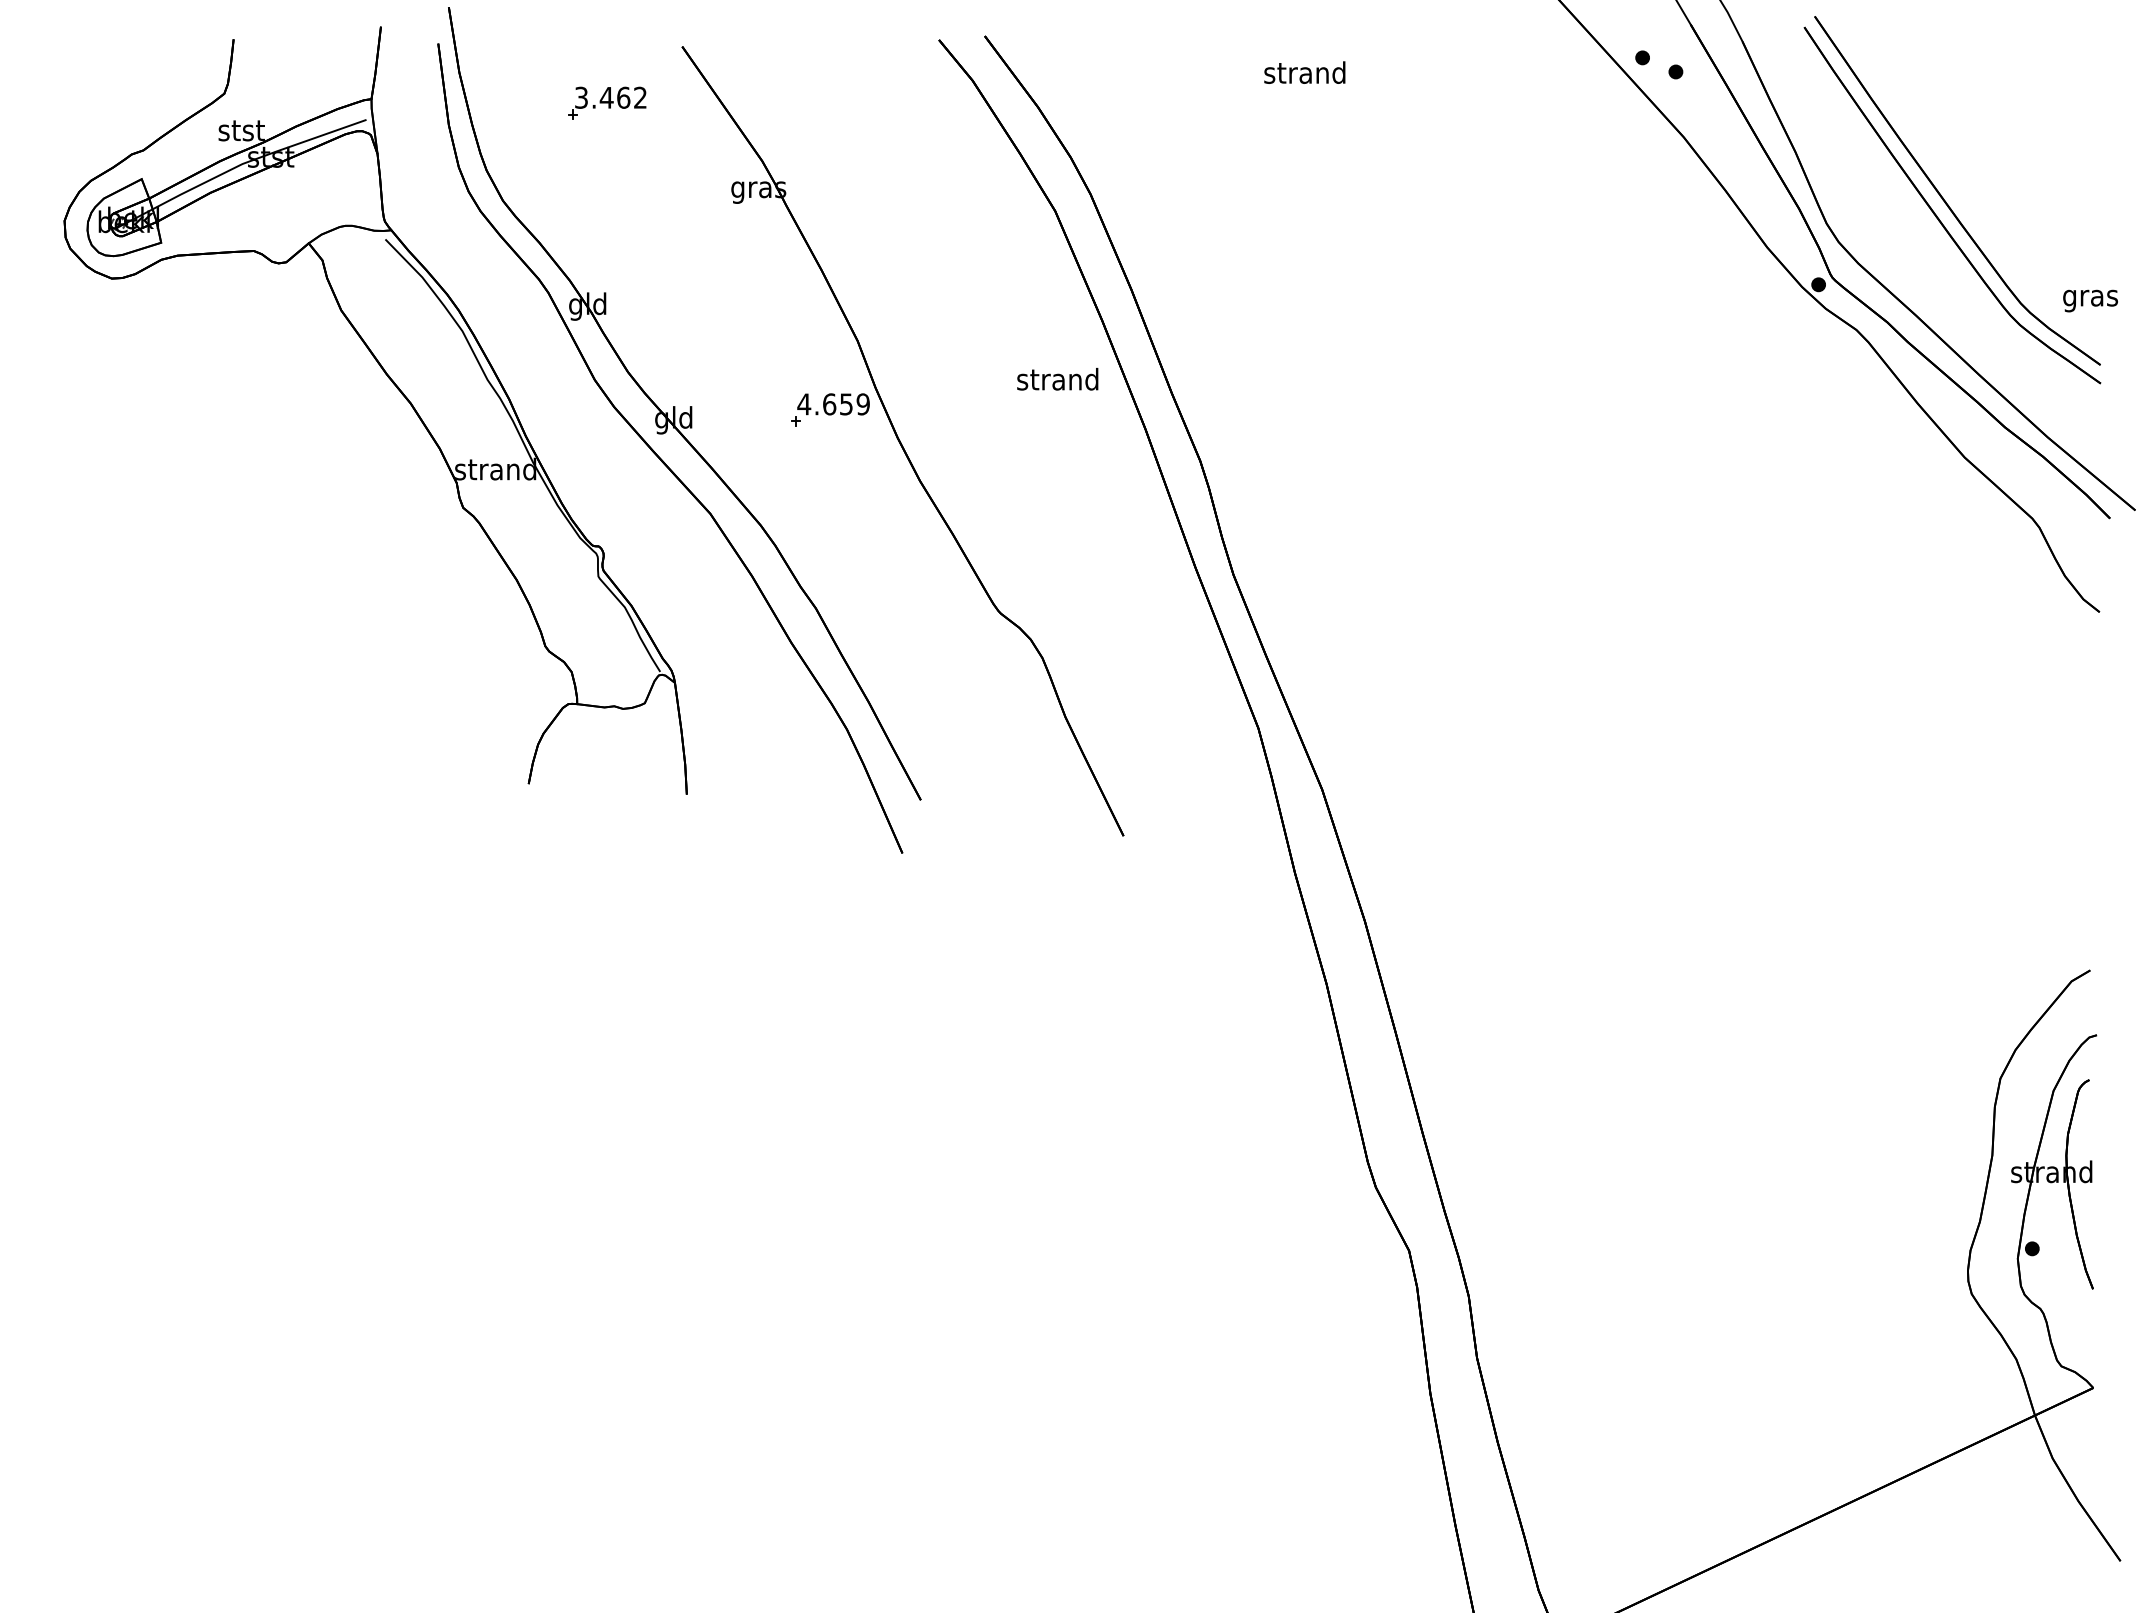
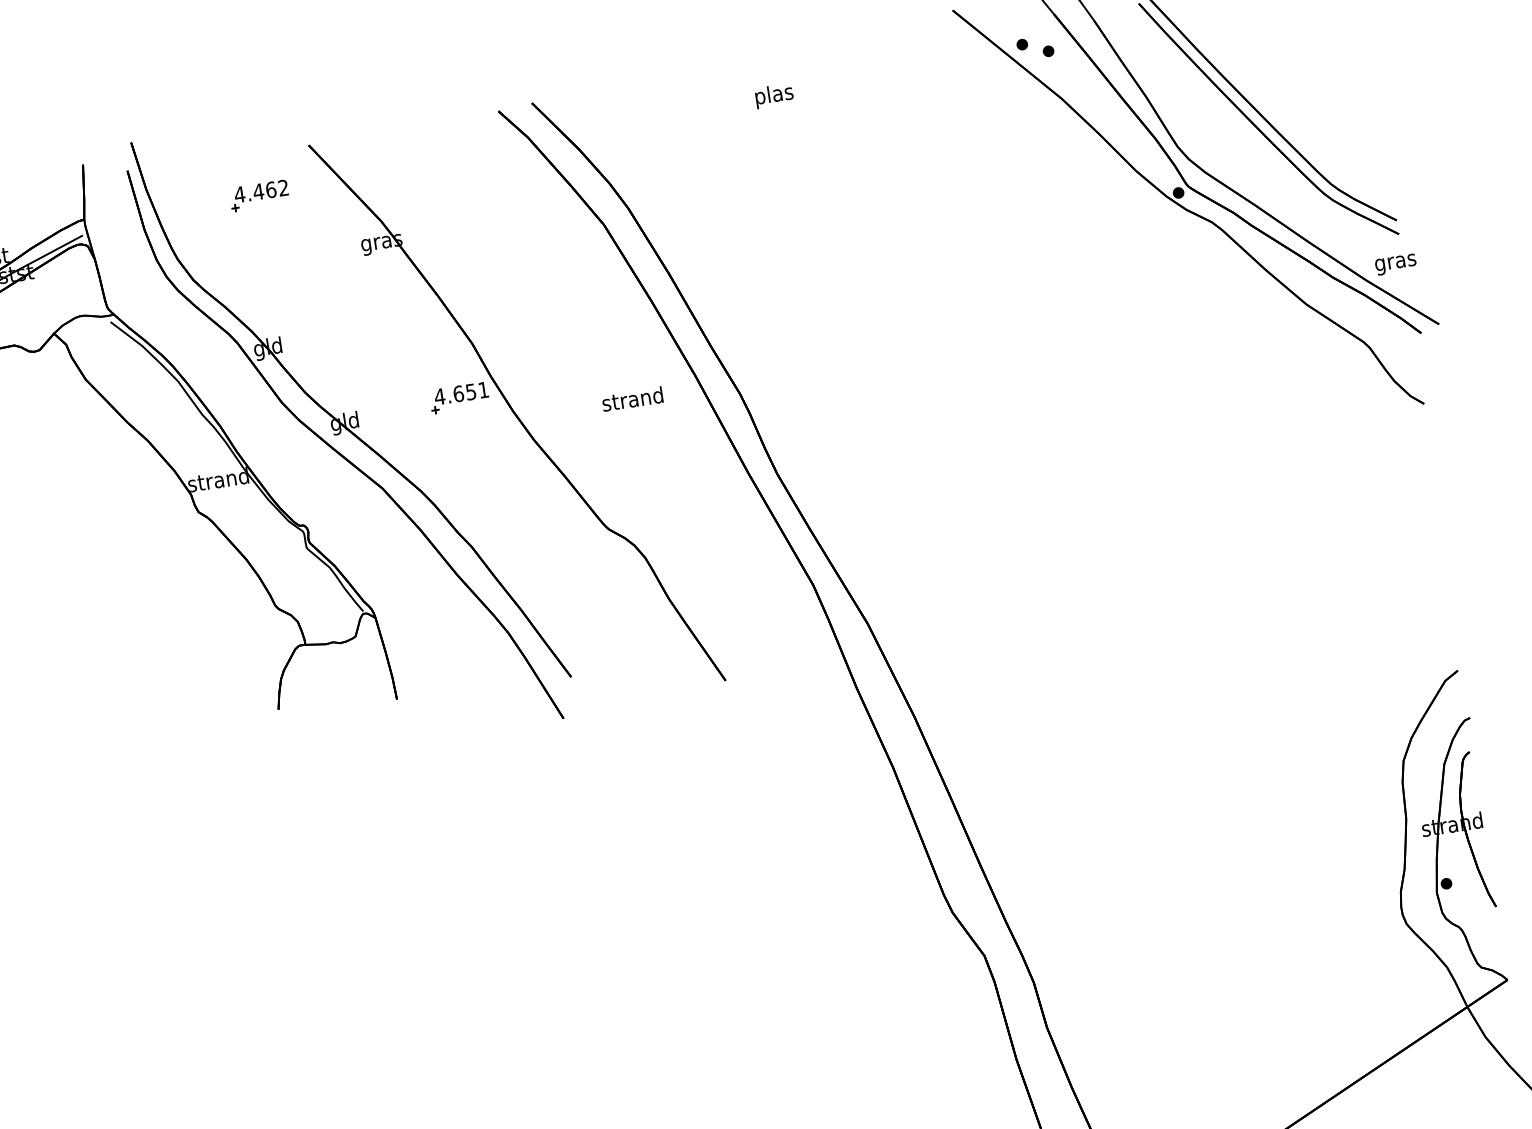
text: (1304, 75) -> (773, 96), strand -> plas
text: (581, 97) -> (239, 194), 3.462 -> 4.462
text: (2090, 300) -> (1395, 264), moved
text: (1057, 379) -> (632, 399), moved
text: (862, 404) -> (483, 390), 4.659 -> 4.651

